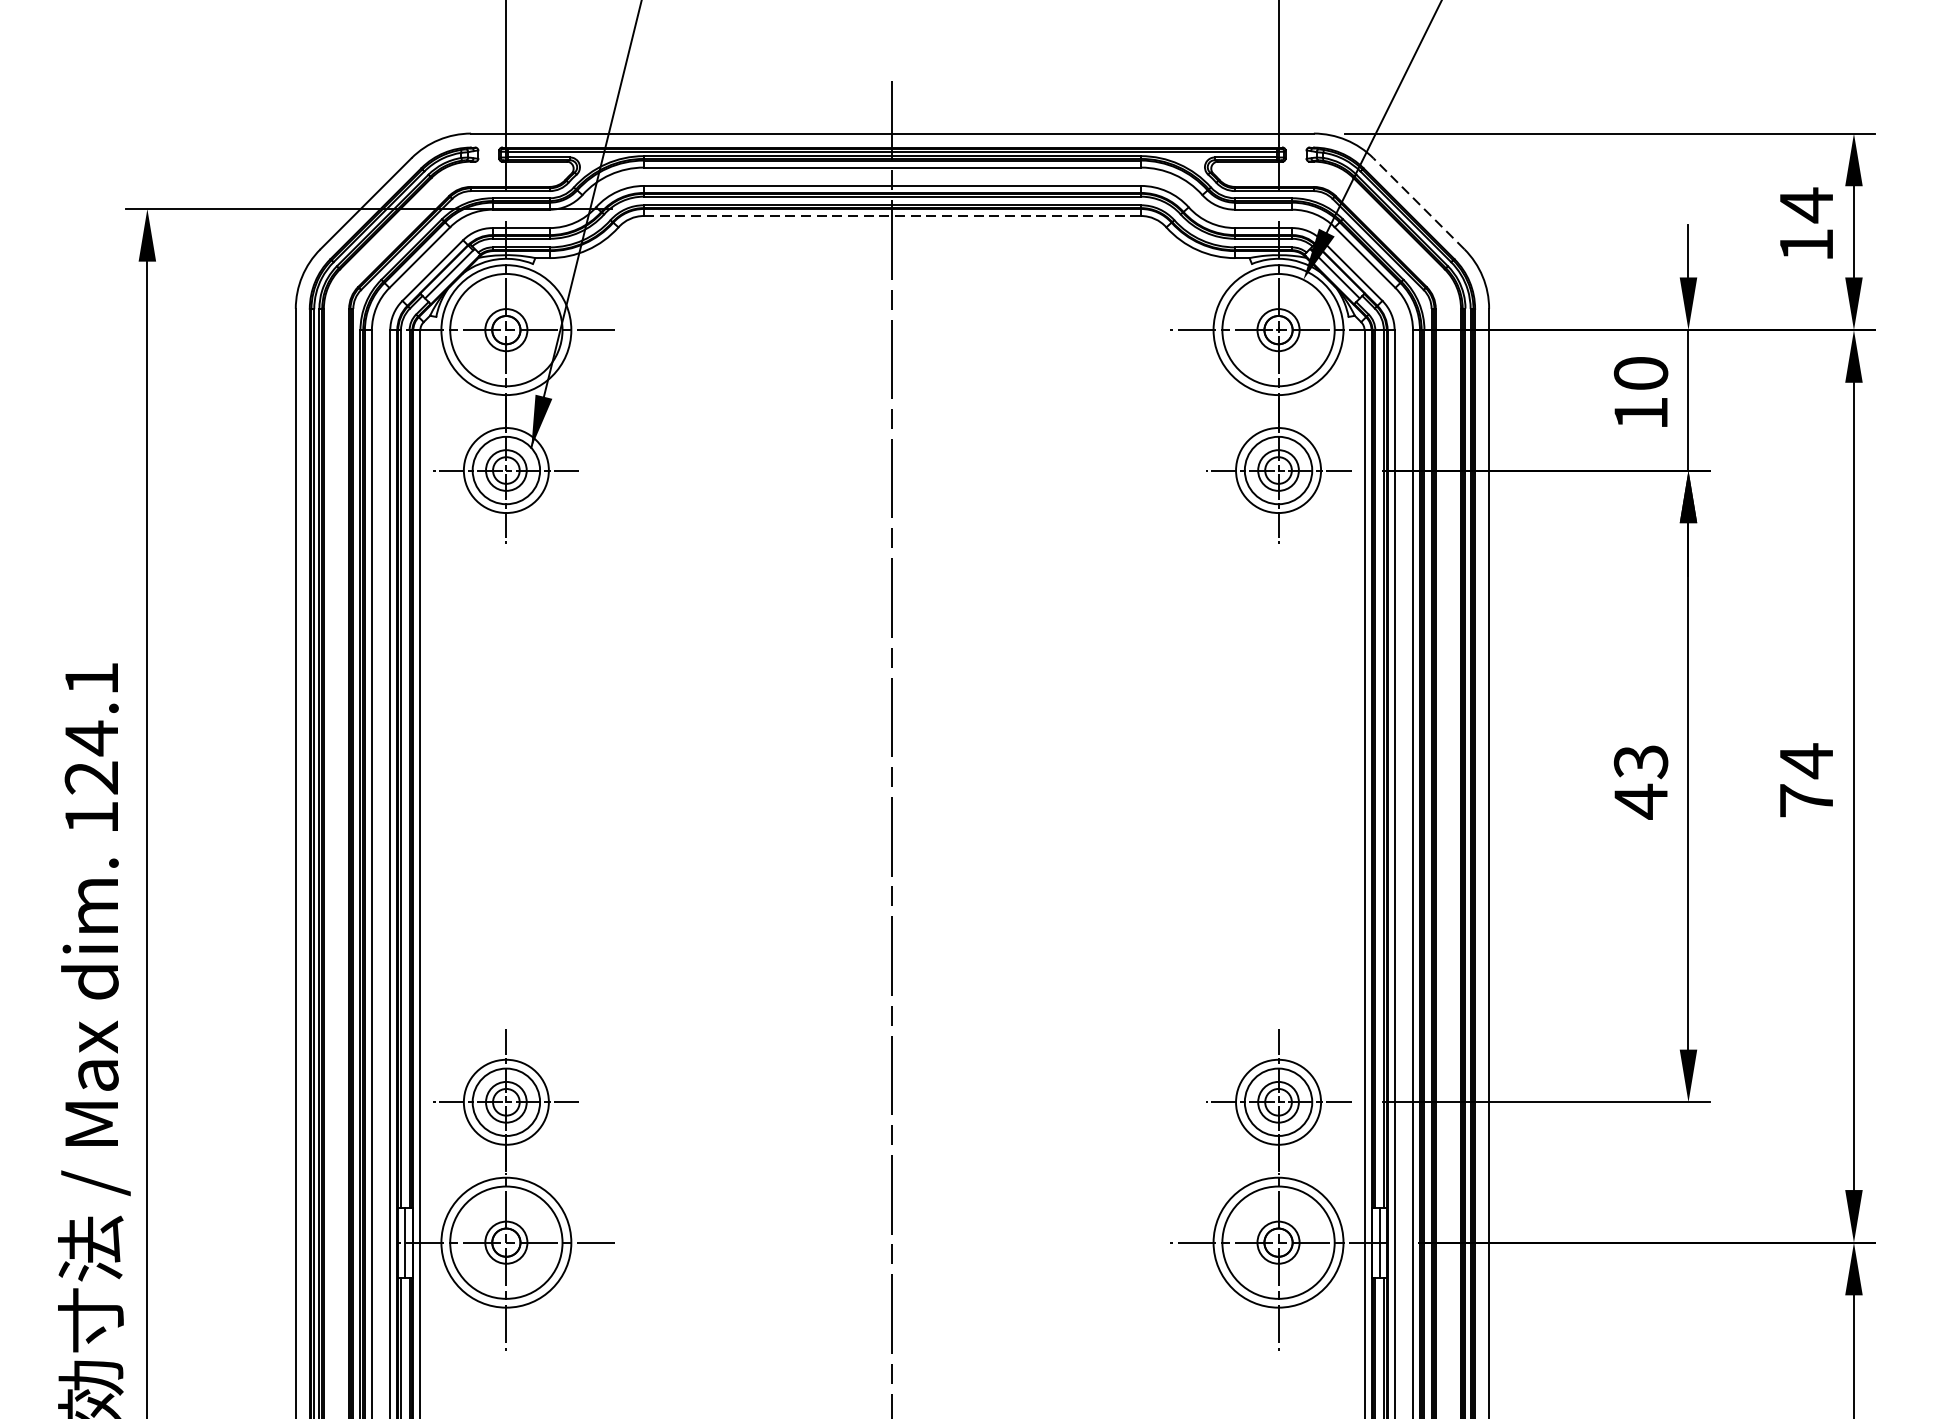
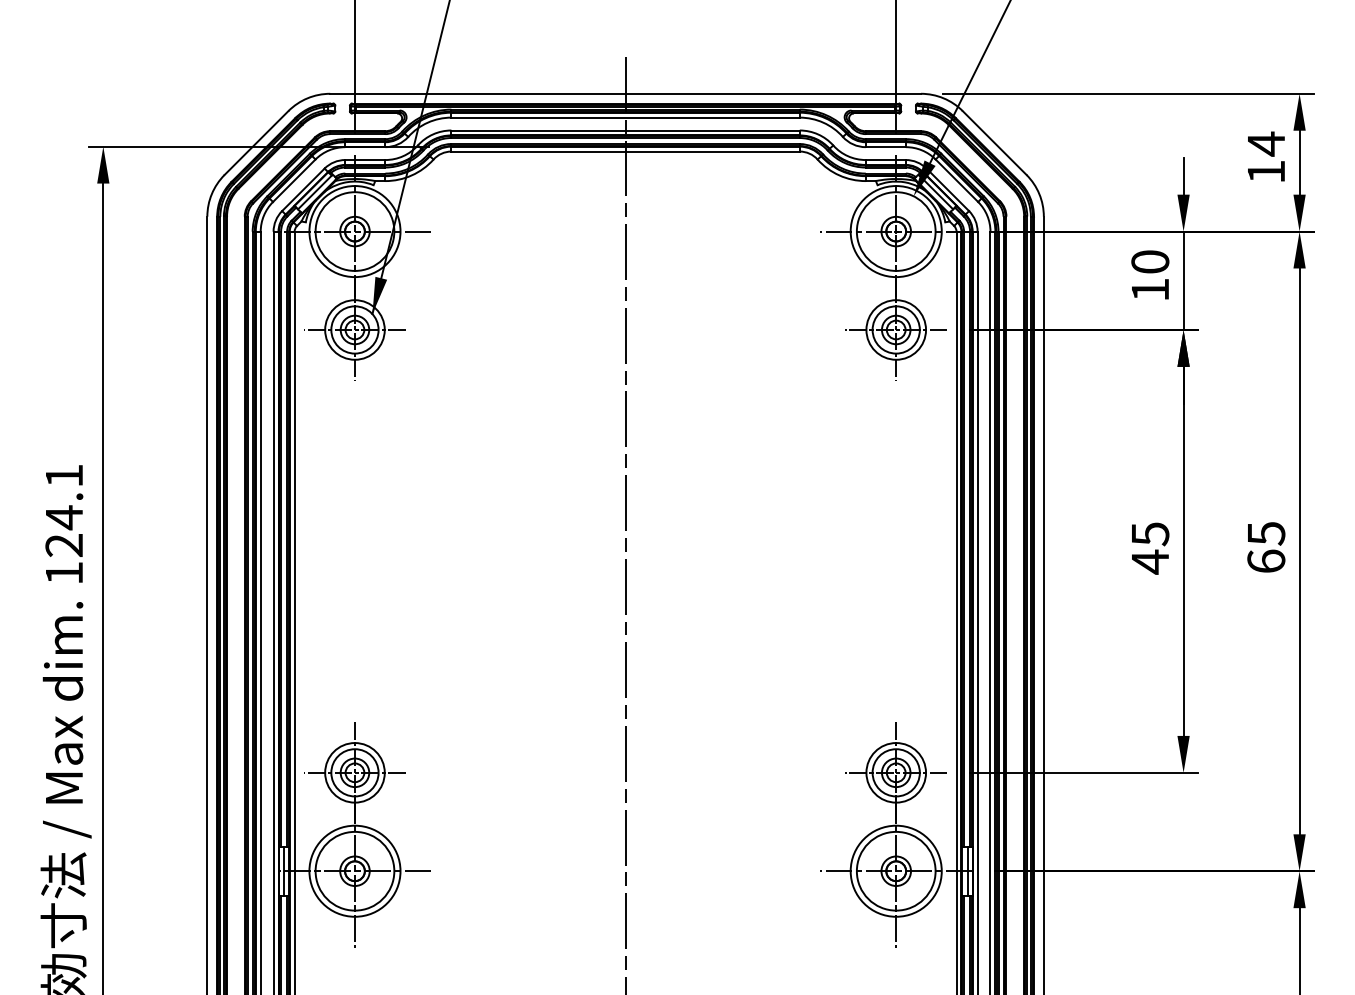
line: (1418, 203) -> (994, 142), dashed -> solid
line: (893, 215) -> (626, 151), dashed -> solid
text: (1639, 762) -> (1149, 534), 43 -> 45
text: (1806, 779) -> (1266, 546), 74 -> 65

